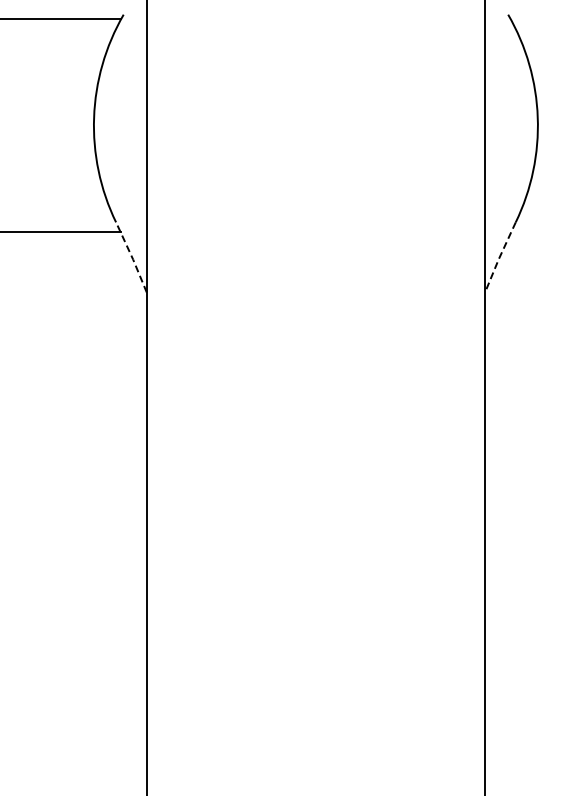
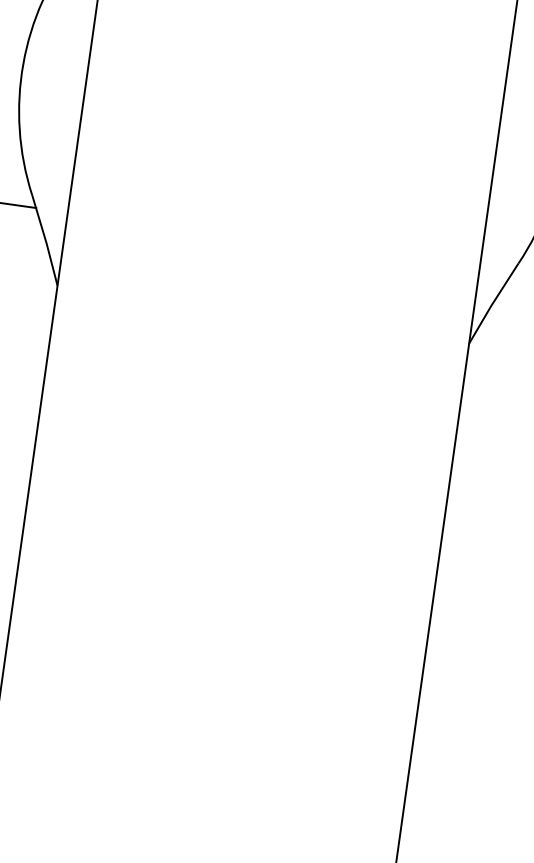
line: (131, 256) -> (45, 239), dashed -> solid
line: (499, 257) -> (492, 303), dashed -> solid

